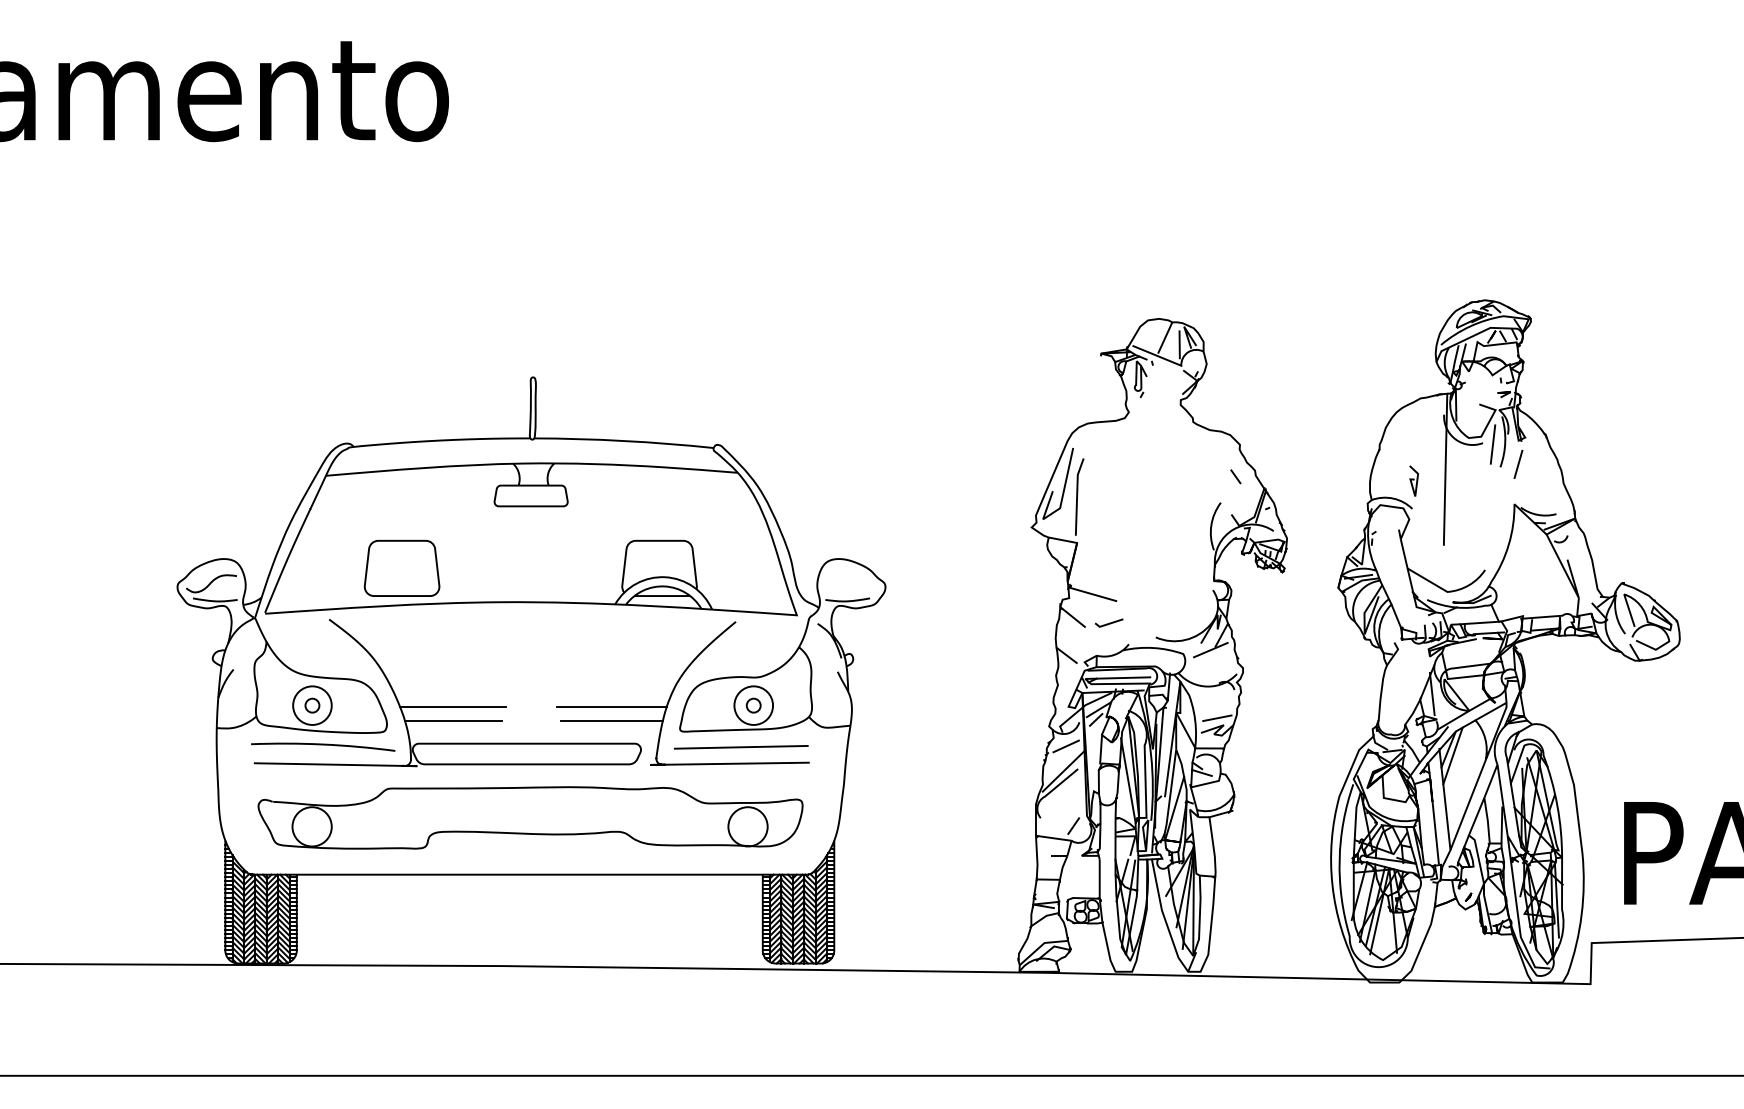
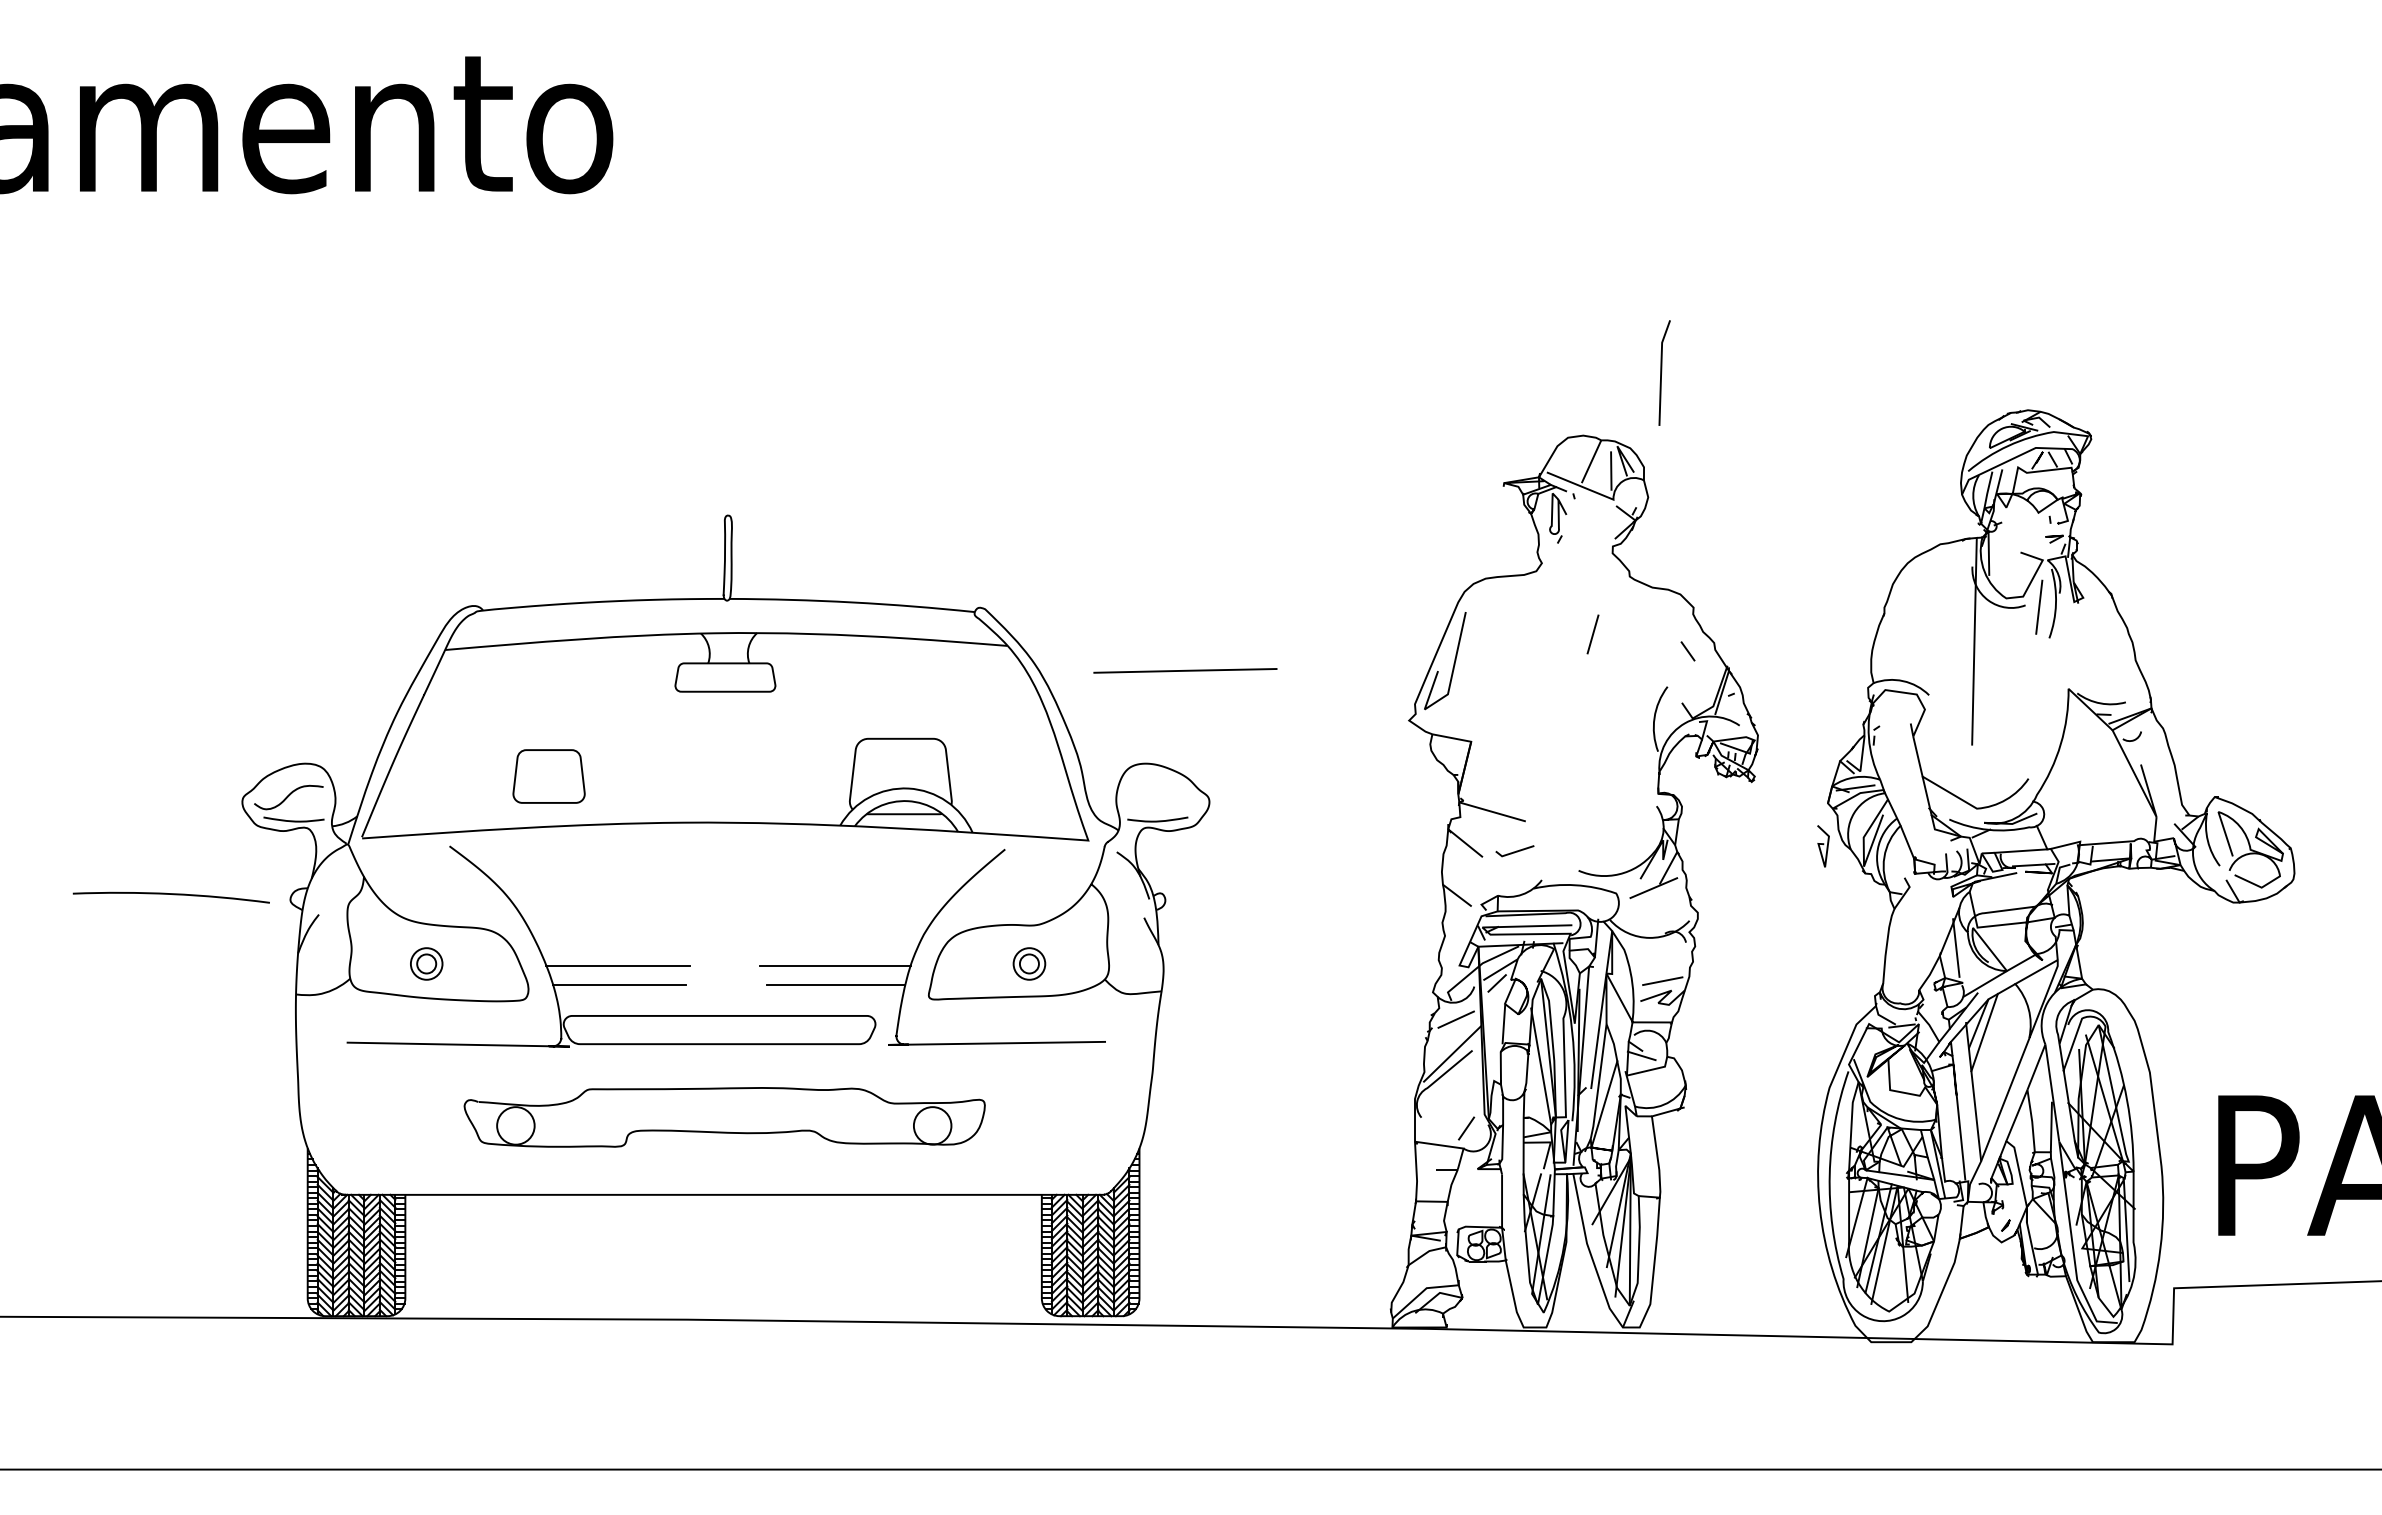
line: (1518, 464) -> (1592, 634), moved
line: (1414, 479) -> (1823, 844), moved
line: (1078, 496) -> (1662, 372), moved
part: (401, 568) -> (548, 776), size x0.7
circle: (312, 705) -> (426, 963), size x0.6
circle: (753, 705) -> (1029, 963), size x0.6
arc: (322, 744) -> (170, 894), moved
line: (741, 747) -> (1185, 670), moved
part: (530, 818) -> (724, 1117), size x0.7

